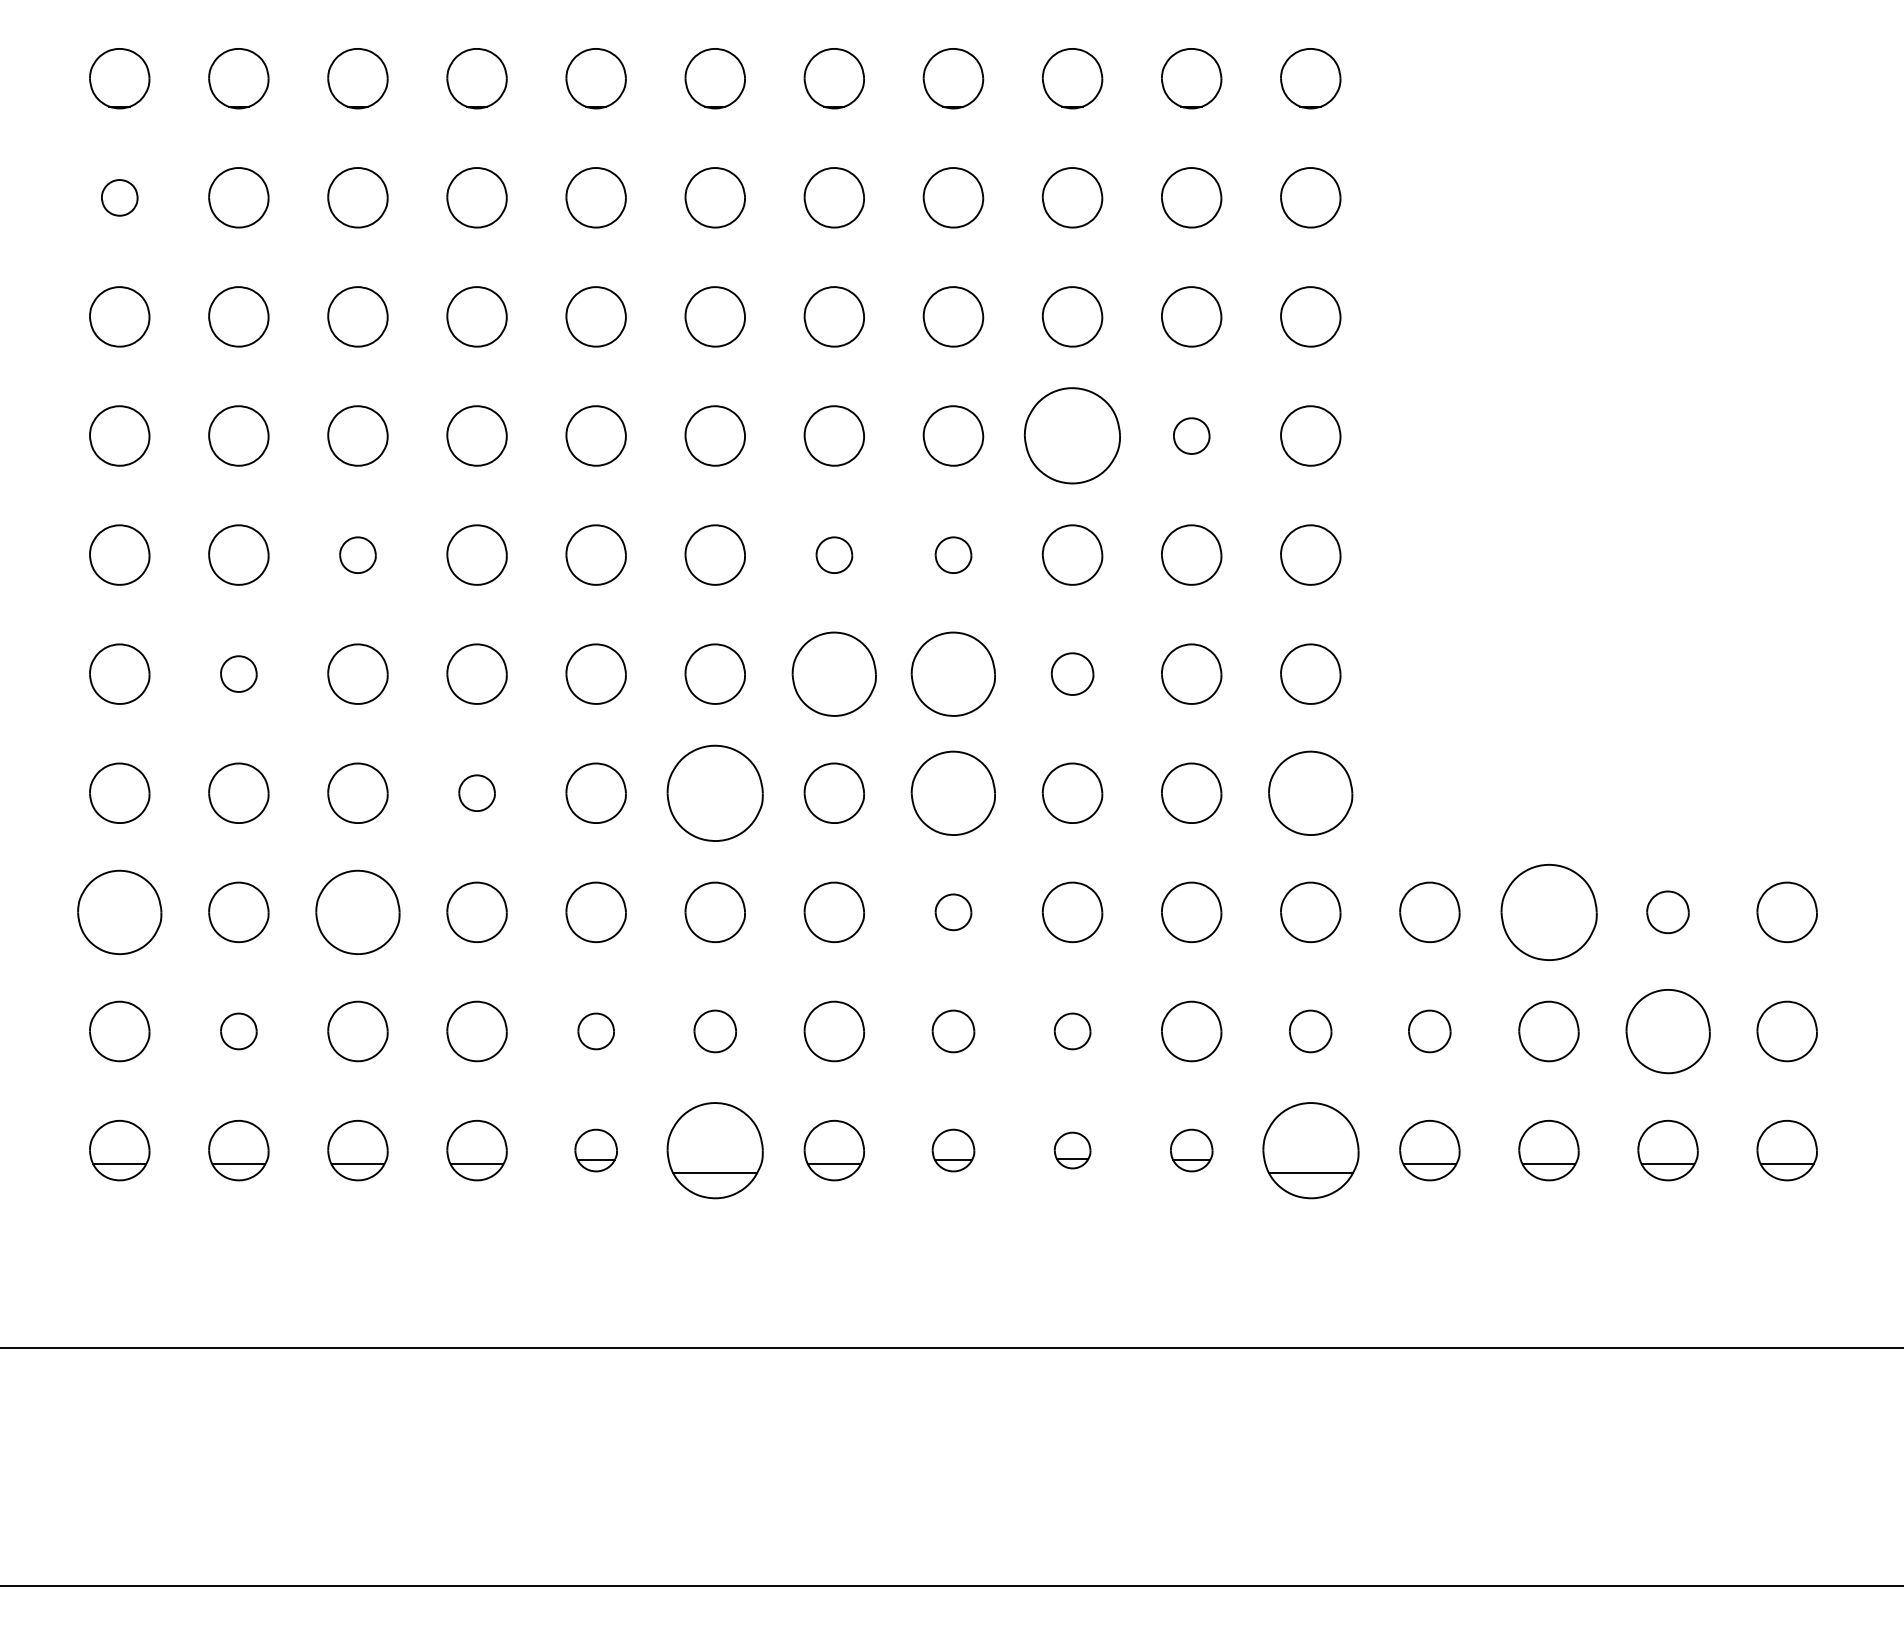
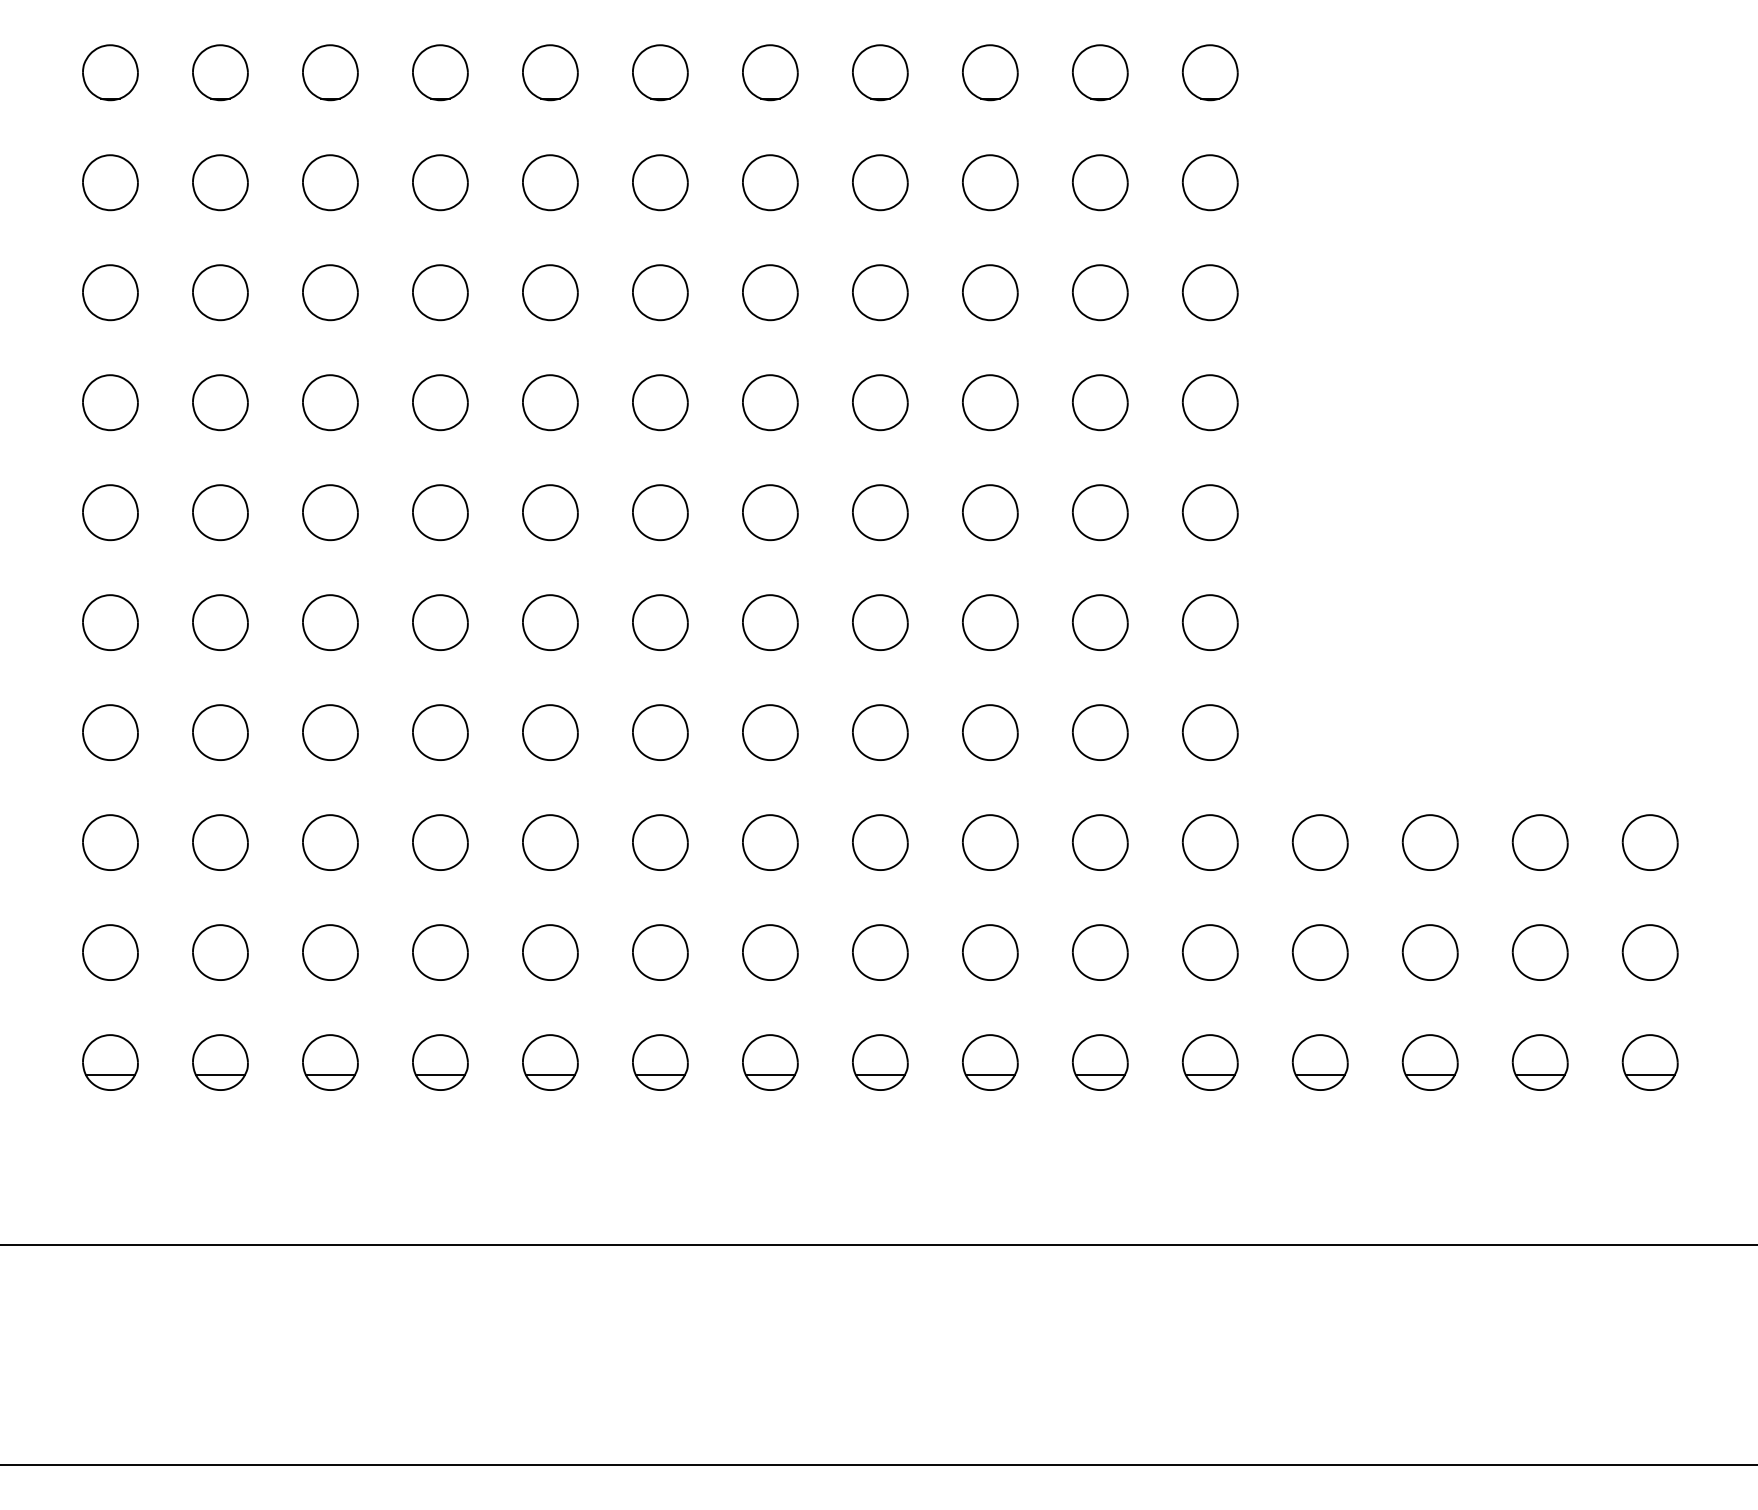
part: (119, 197) -> (110, 182), size x1.67
part: (1072, 435) -> (990, 402), size x0.62
part: (1191, 435) -> (1100, 402), size x1.67
part: (358, 554) -> (330, 512), size x1.67
part: (834, 554) -> (770, 512), size x1.67
part: (953, 554) -> (880, 512), size x1.67
part: (238, 674) -> (220, 622), size x1.67
part: (834, 674) -> (770, 622), size x0.71
part: (953, 674) -> (880, 622), size x0.71
part: (1072, 674) -> (990, 622), size x1.43
part: (477, 793) -> (440, 732), size x1.67
part: (715, 793) -> (660, 732), size x0.62
part: (953, 793) -> (880, 732), size x0.71
part: (1310, 793) -> (1210, 732), size x0.71
part: (119, 912) -> (110, 842), size x0.71
part: (358, 912) -> (330, 842), size x0.71
part: (953, 912) -> (880, 842), size x1.67
part: (1548, 912) -> (1429, 842), size x0.62
part: (1667, 912) -> (1539, 842), size x1.43
part: (238, 1031) -> (220, 952), size x1.67
part: (596, 1031) -> (550, 952), size x1.67
part: (715, 1031) -> (660, 952), size x1.43
part: (953, 1031) -> (880, 952), size x1.43
part: (1072, 1031) -> (990, 952), size x1.67
part: (1309, 1031) -> (1209, 952), size x1.43
part: (1429, 1031) -> (1319, 952), size x1.43
part: (1667, 1031) -> (1539, 952), size x0.71
part: (596, 1150) -> (550, 1062), size x1.43
part: (715, 1150) -> (660, 1062), size x0.62
part: (953, 1150) -> (880, 1062), size x1.43
part: (1072, 1150) -> (990, 1062), size x1.67
part: (1191, 1150) -> (1100, 1062), size x1.43
part: (1309, 1150) -> (1209, 1062), size x0.62

